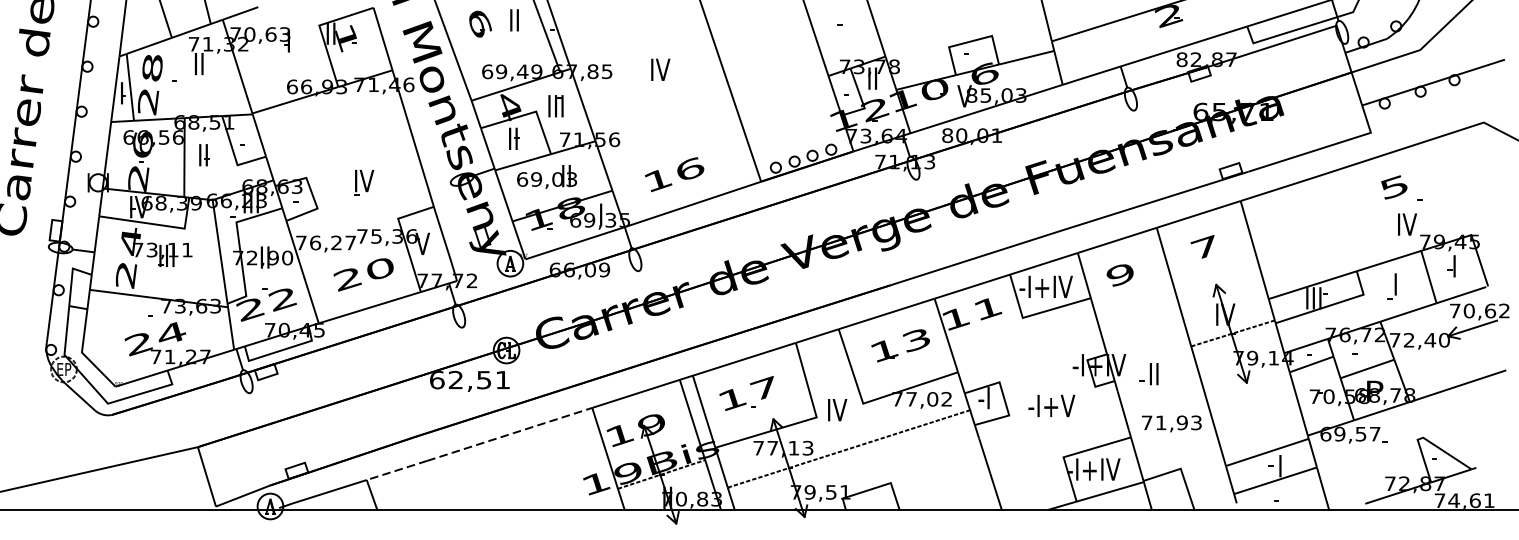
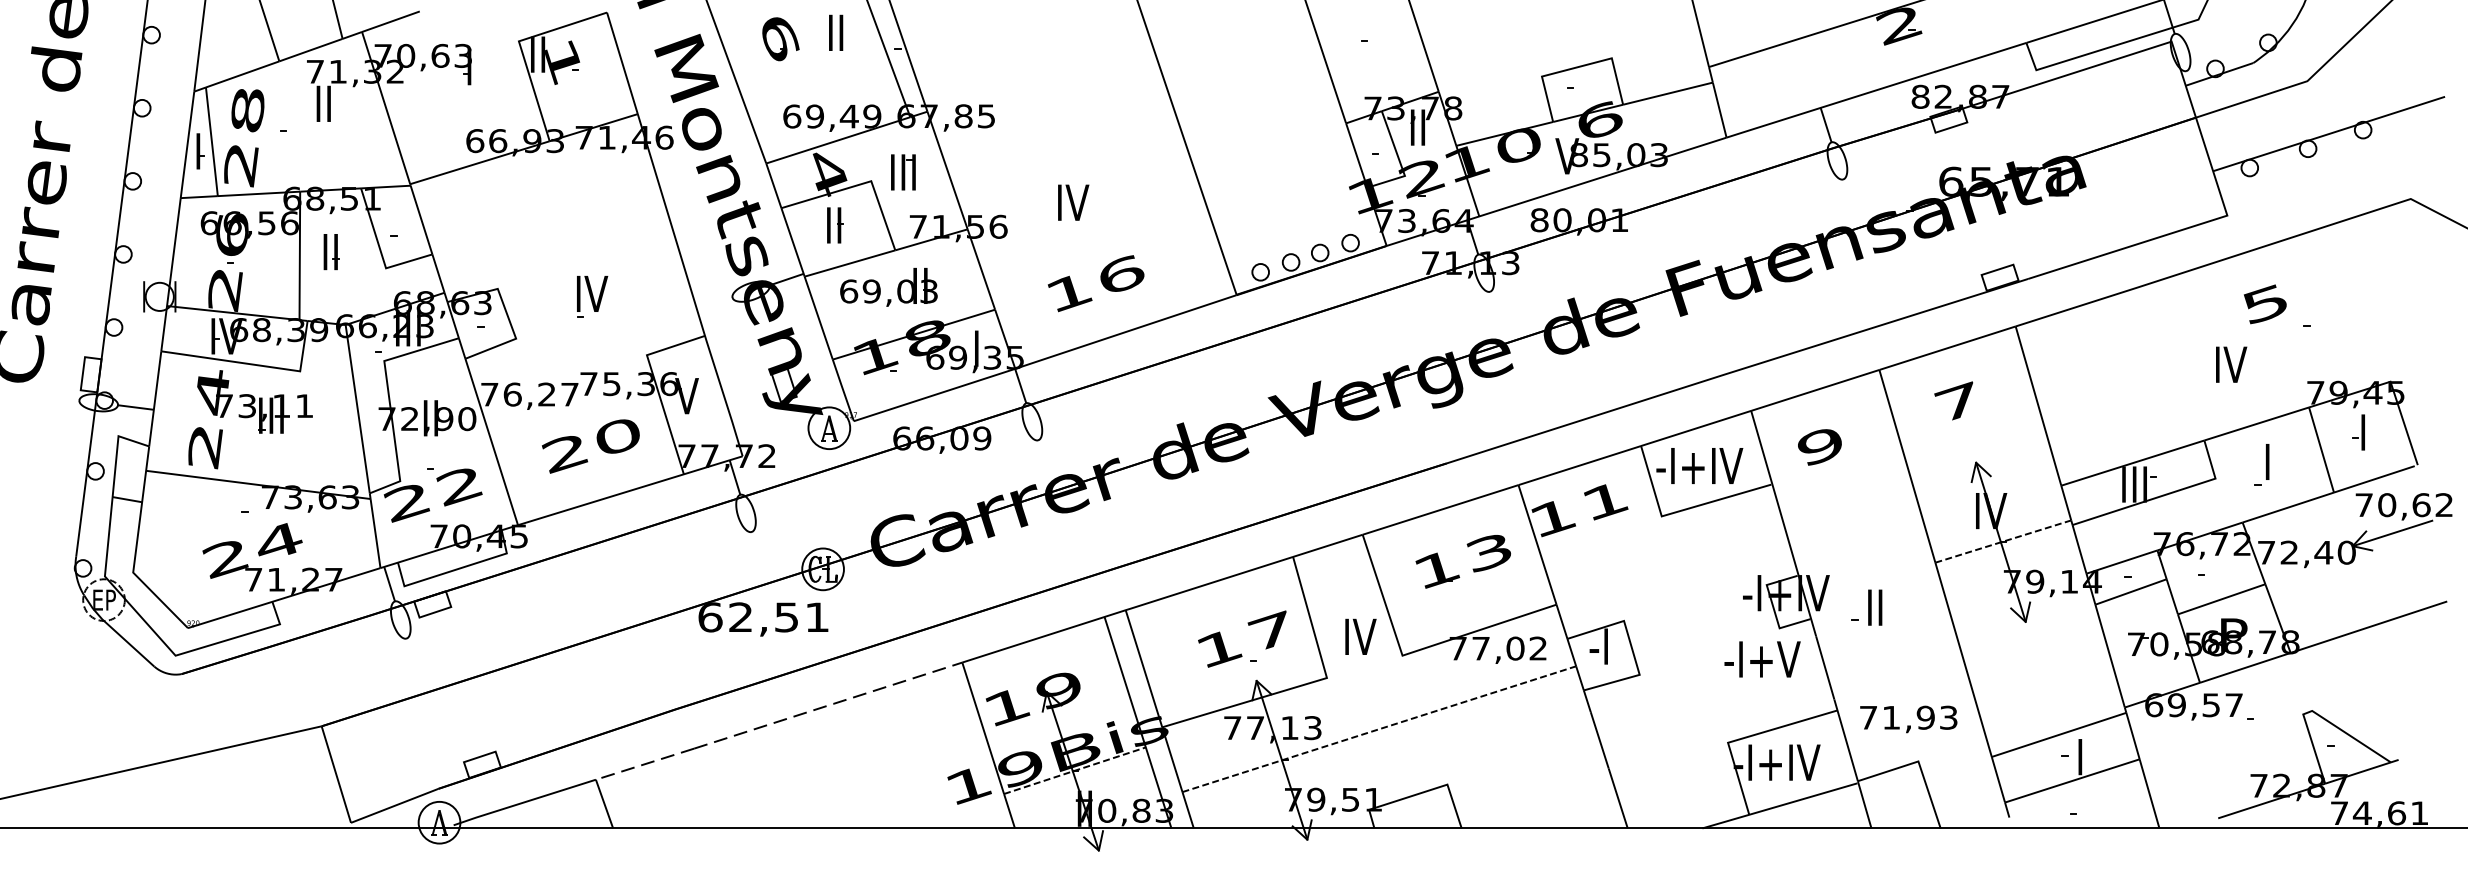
text: (660, 69) -> (1073, 202), moved
text: (1407, 224) -> (2231, 364), moved
part: (750, 385) -> (1248, 626), moved
text: (1051, 406) -> (1761, 660), moved
text: (837, 410) -> (1360, 637), moved
text: (1171, 423) -> (1908, 718), moved

